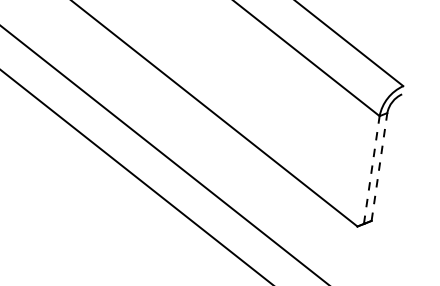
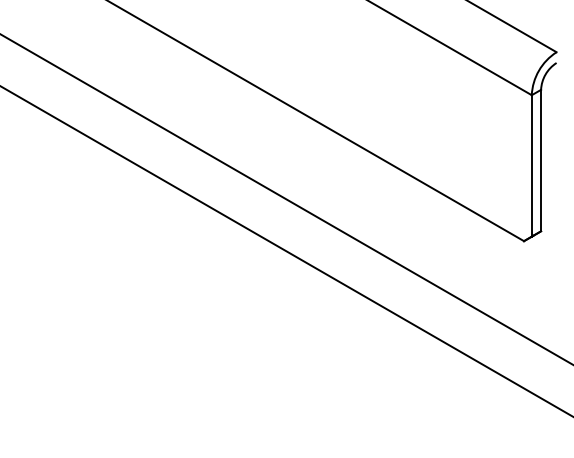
line: (379, 166) -> (541, 160), dashed -> solid
line: (371, 169) -> (531, 165), dashed -> solid

